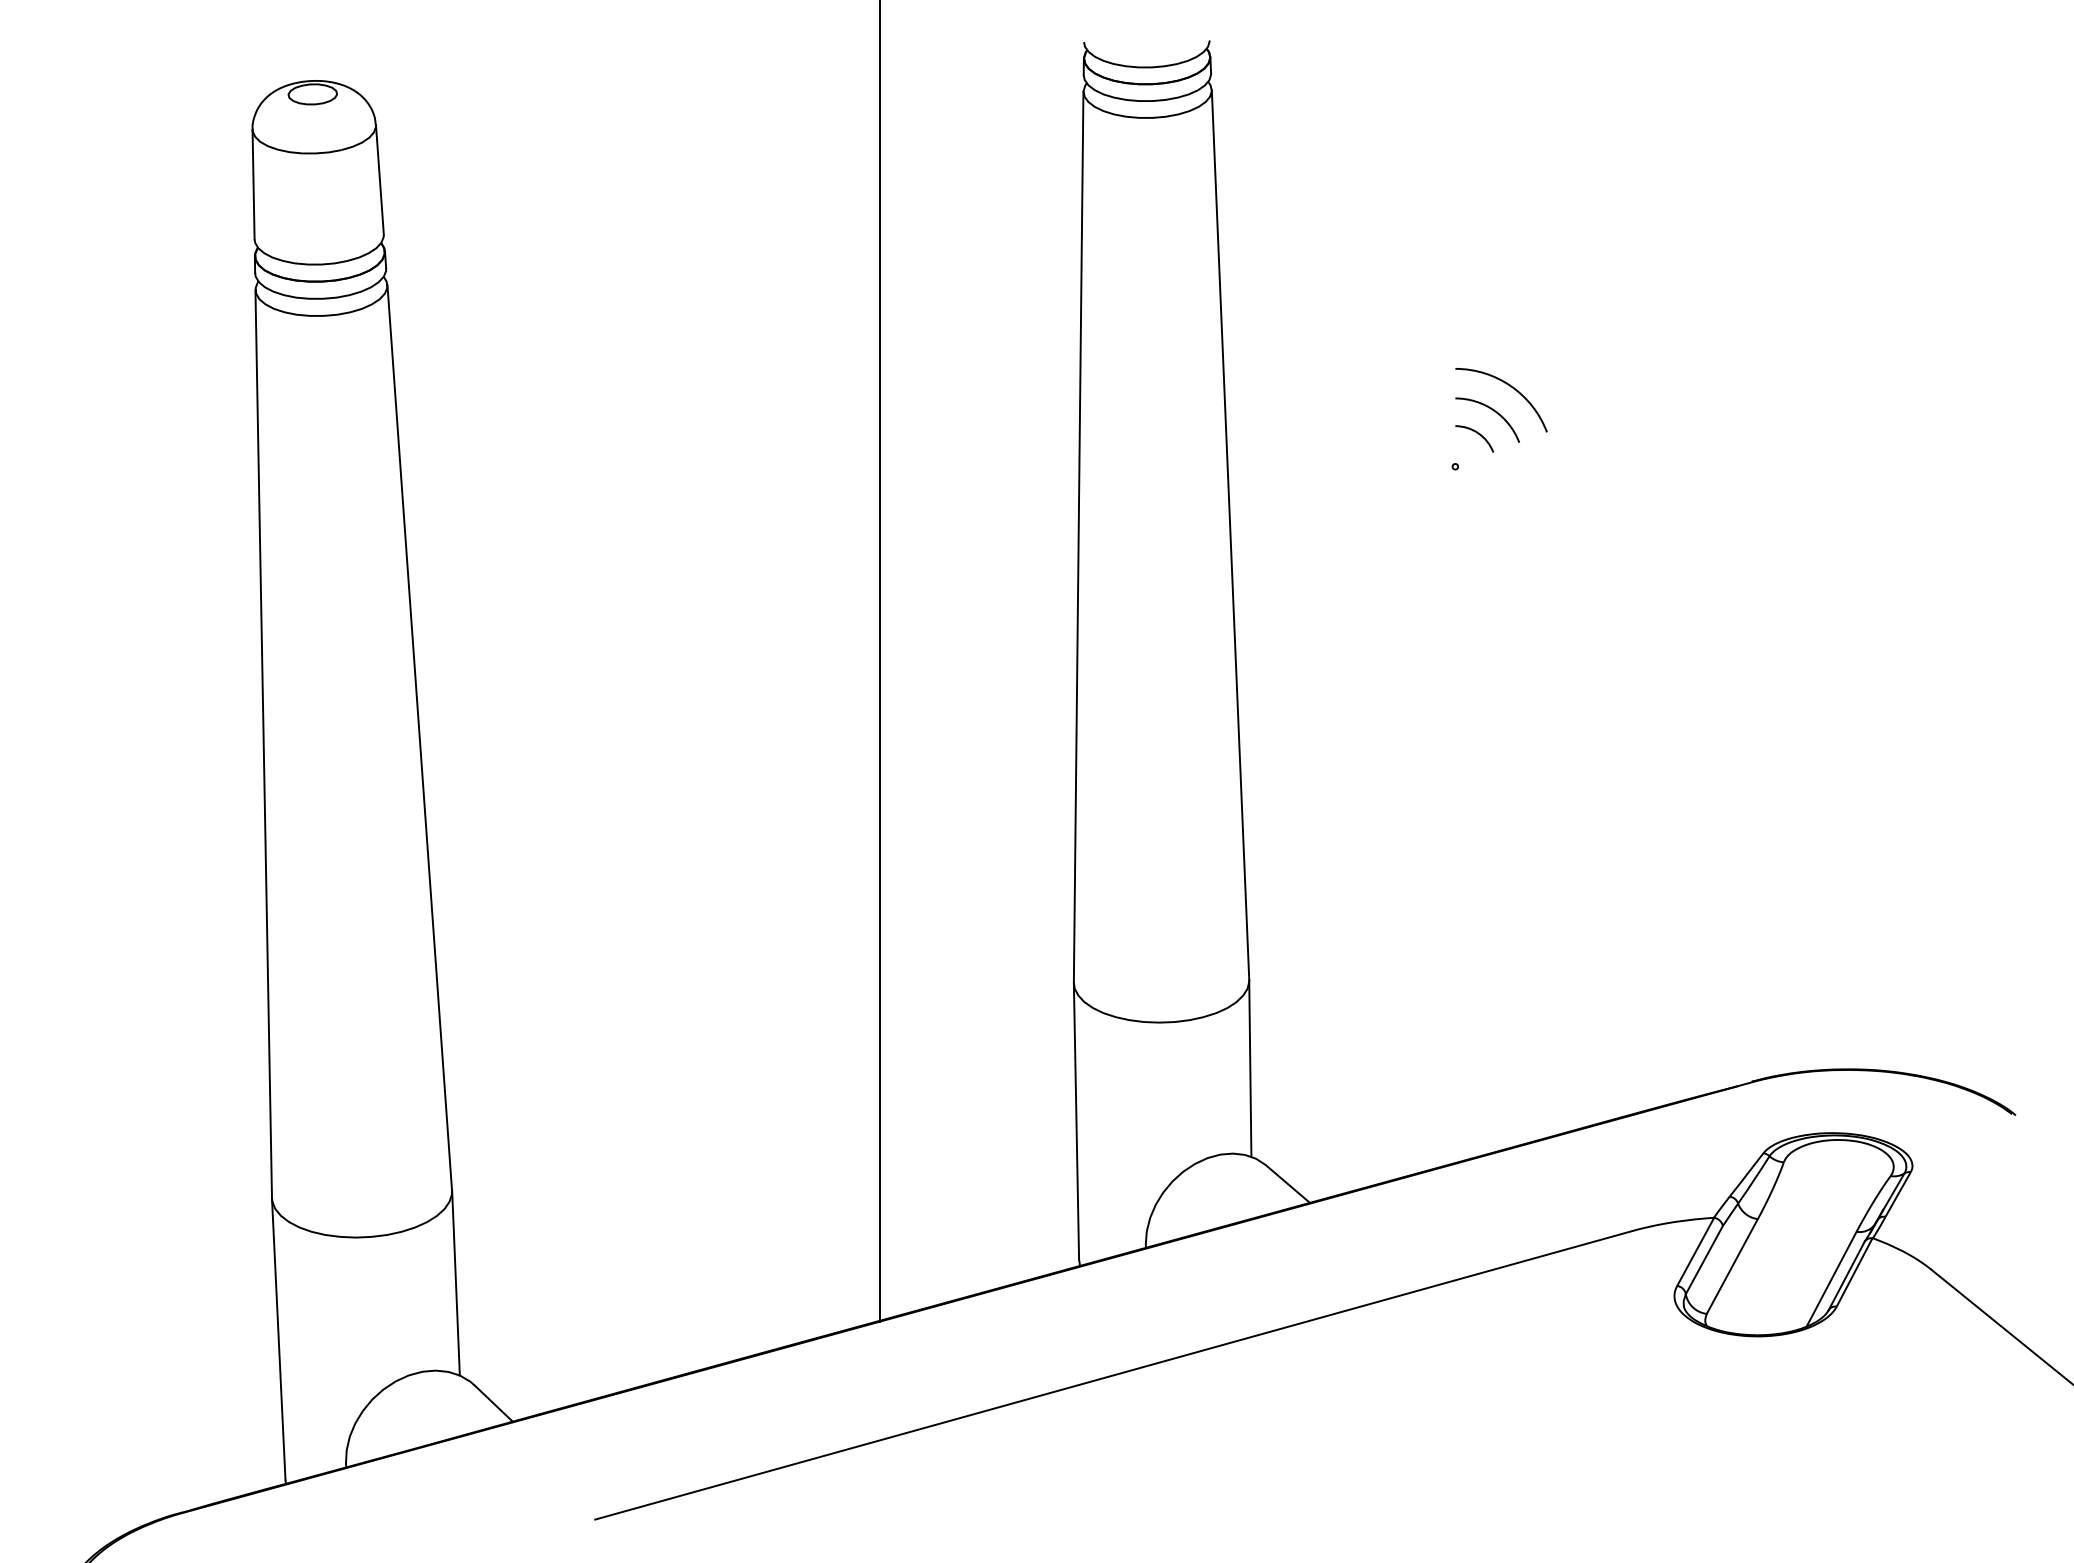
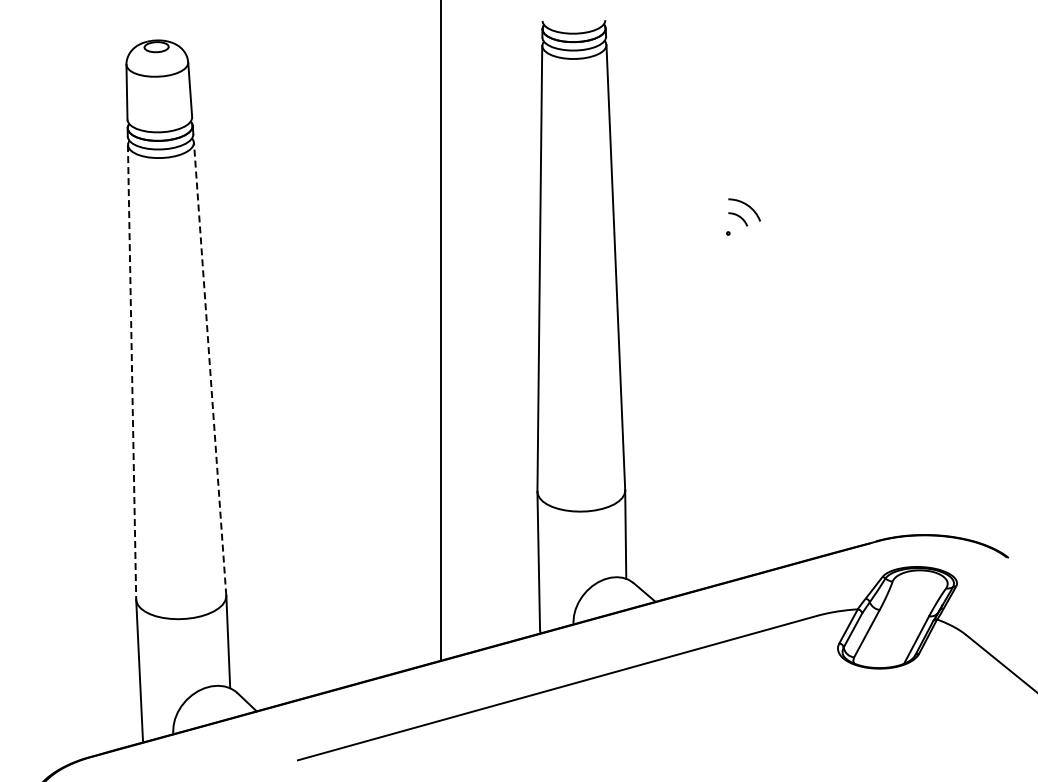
arc: (1507, 386) -> (754, 193), removed
line: (420, 736) -> (210, 368), solid -> dashed
line: (264, 744) -> (132, 372), solid -> dashed

